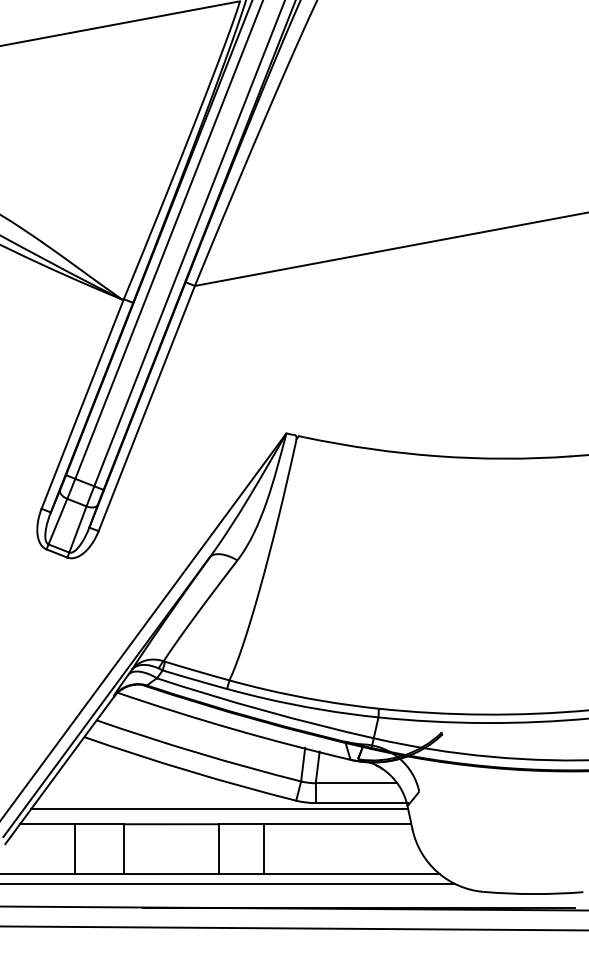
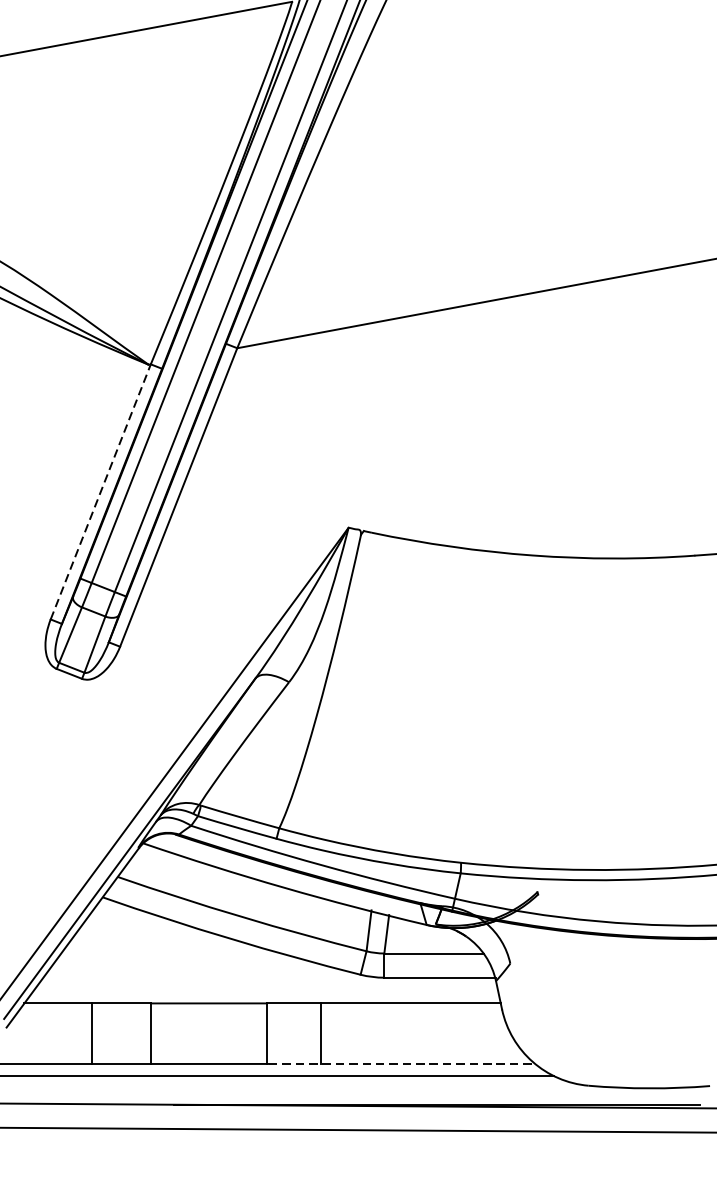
line: (82, 404) -> (100, 492), solid -> dashed
line: (219, 808) -> (267, 984), removed
line: (330, 874) -> (402, 1064), solid -> dashed

